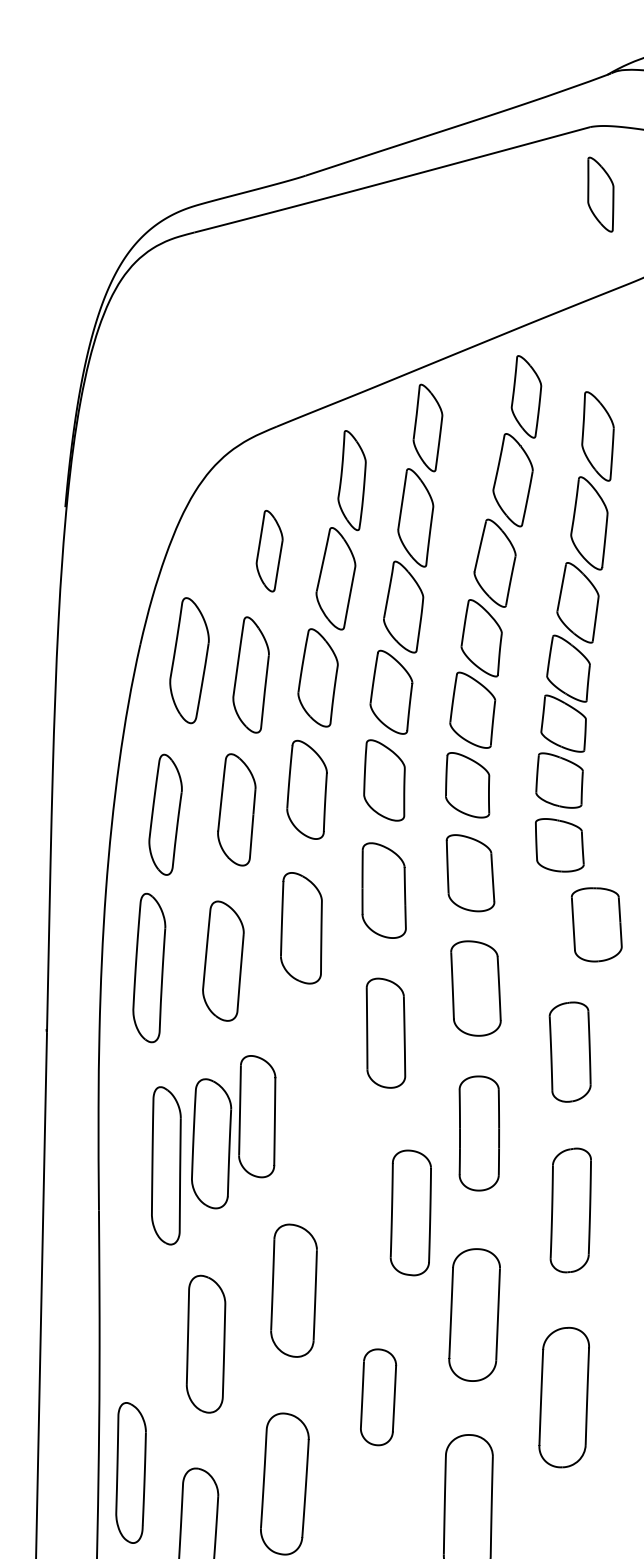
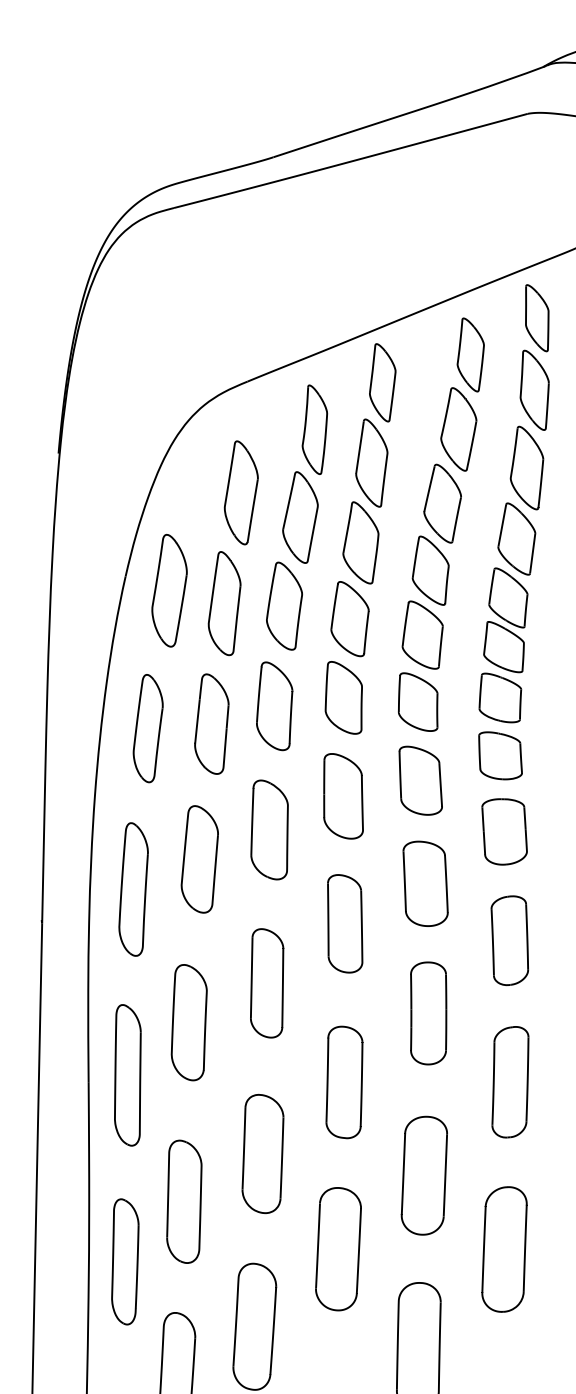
part: (601, 194) -> (537, 318), moved
part: (268, 550) -> (240, 492), size x1.43
part: (596, 924) -> (504, 831), moved
part: (149, 968) -> (133, 889), moved
part: (257, 1116) -> (267, 983), moved
part: (165, 1166) -> (127, 1075), moved
part: (410, 1212) -> (344, 1082), moved
part: (378, 1397) -> (338, 1249), size x1.43
part: (131, 1472) -> (125, 1261), moved

